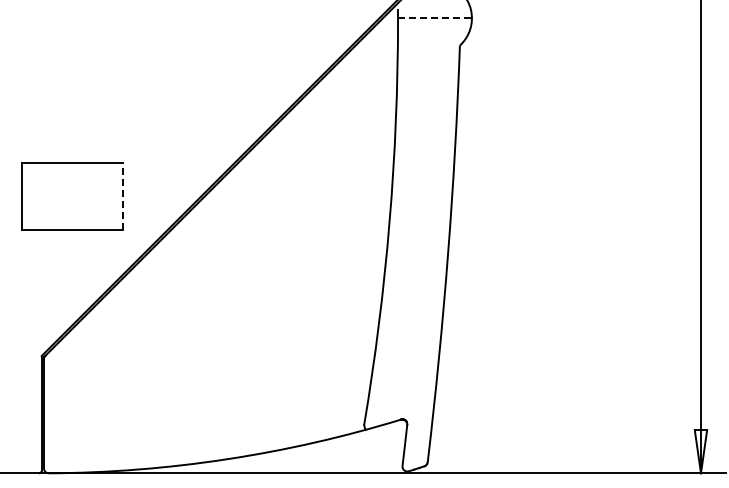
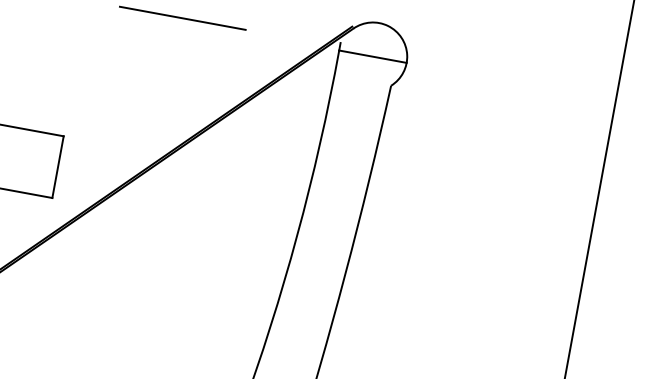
line: (225, 14) -> (182, 18), added
line: (434, 18) -> (372, 56), dashed -> solid
line: (122, 196) -> (57, 166), dashed -> solid

